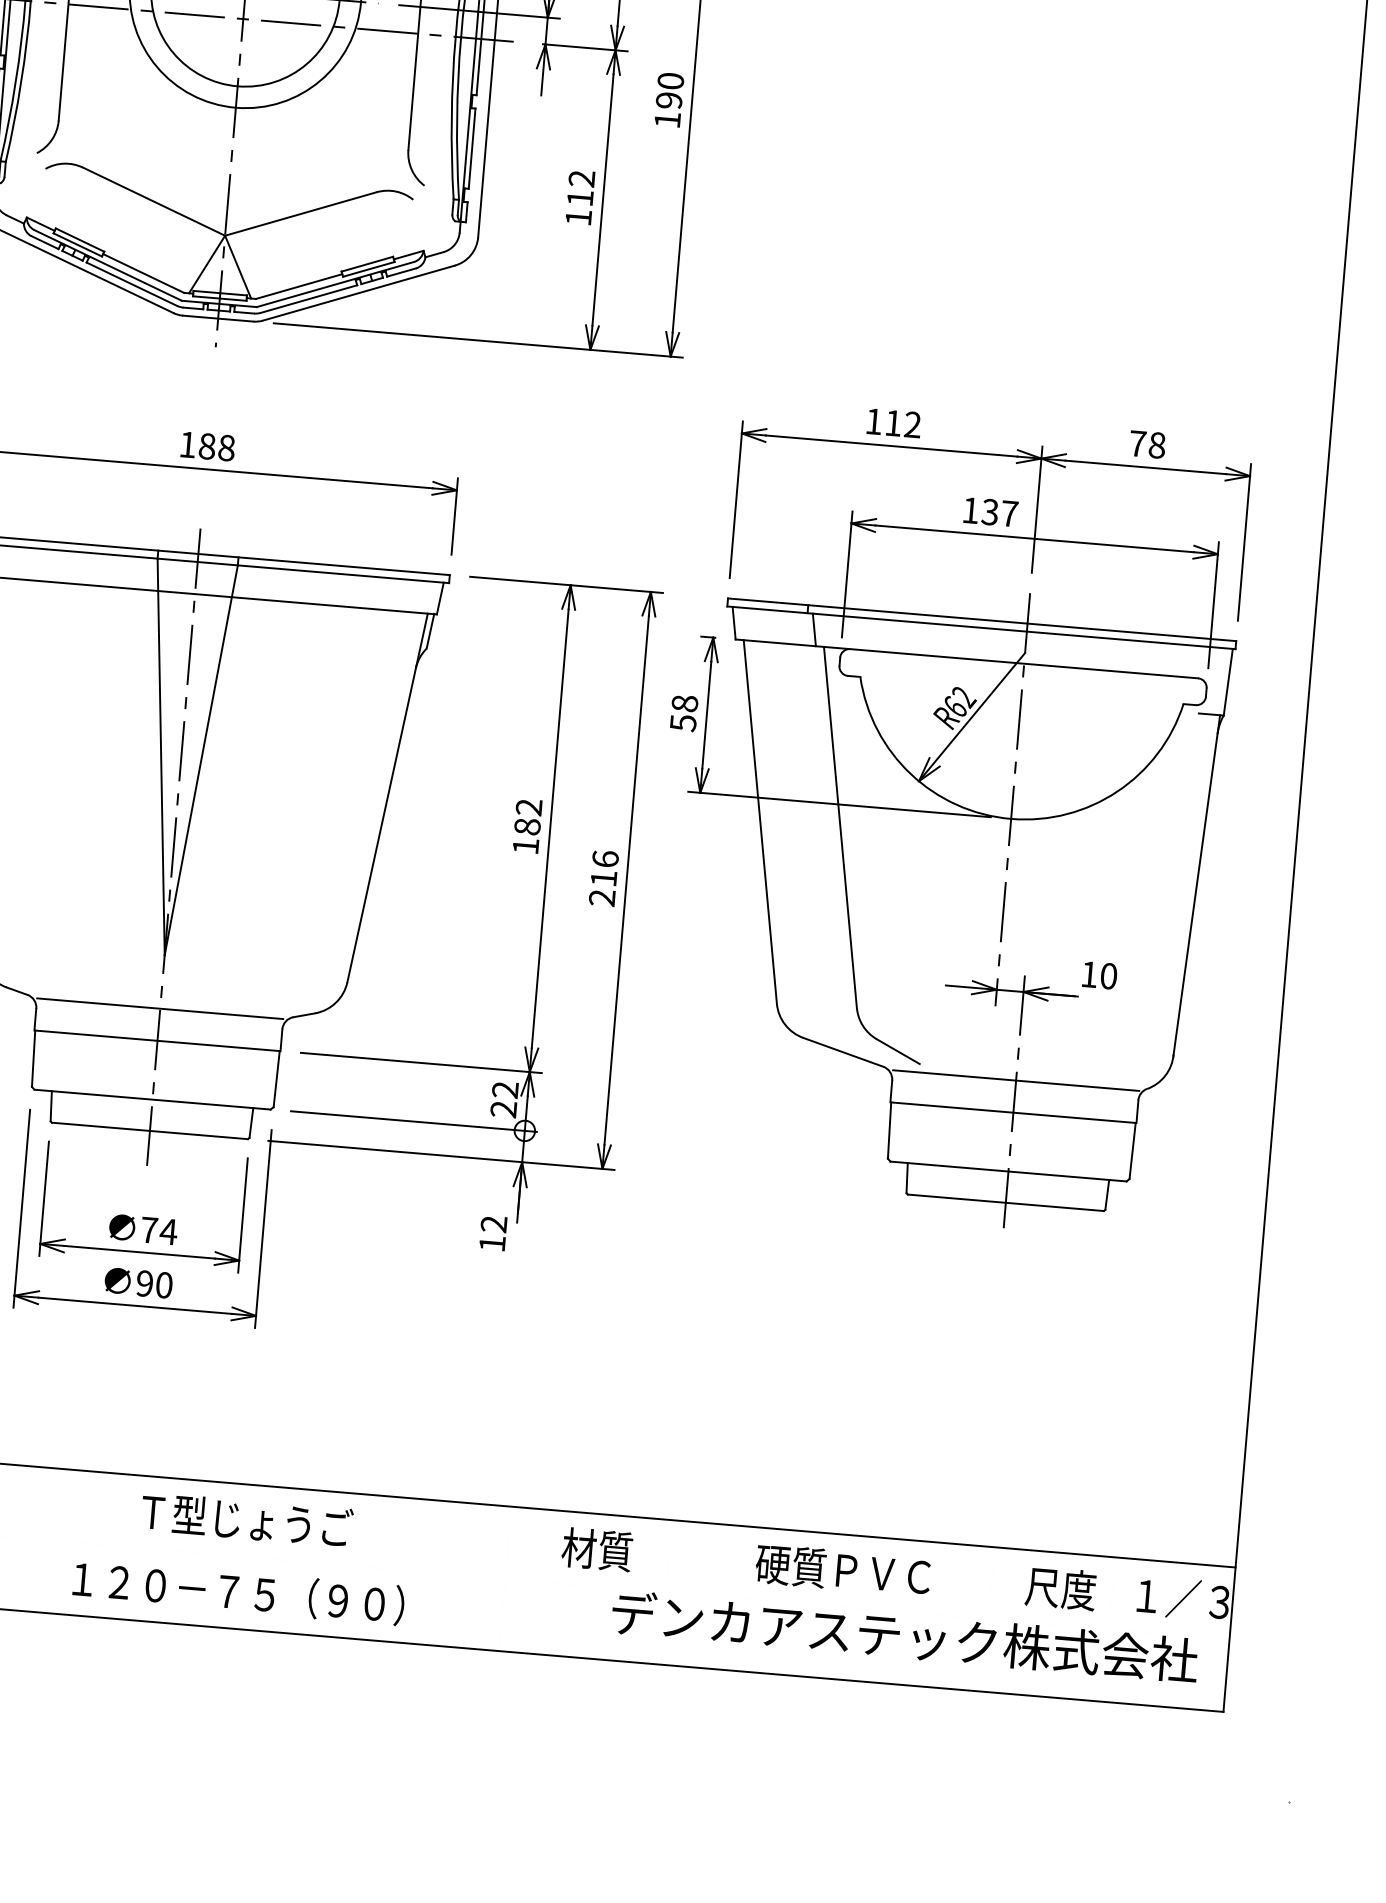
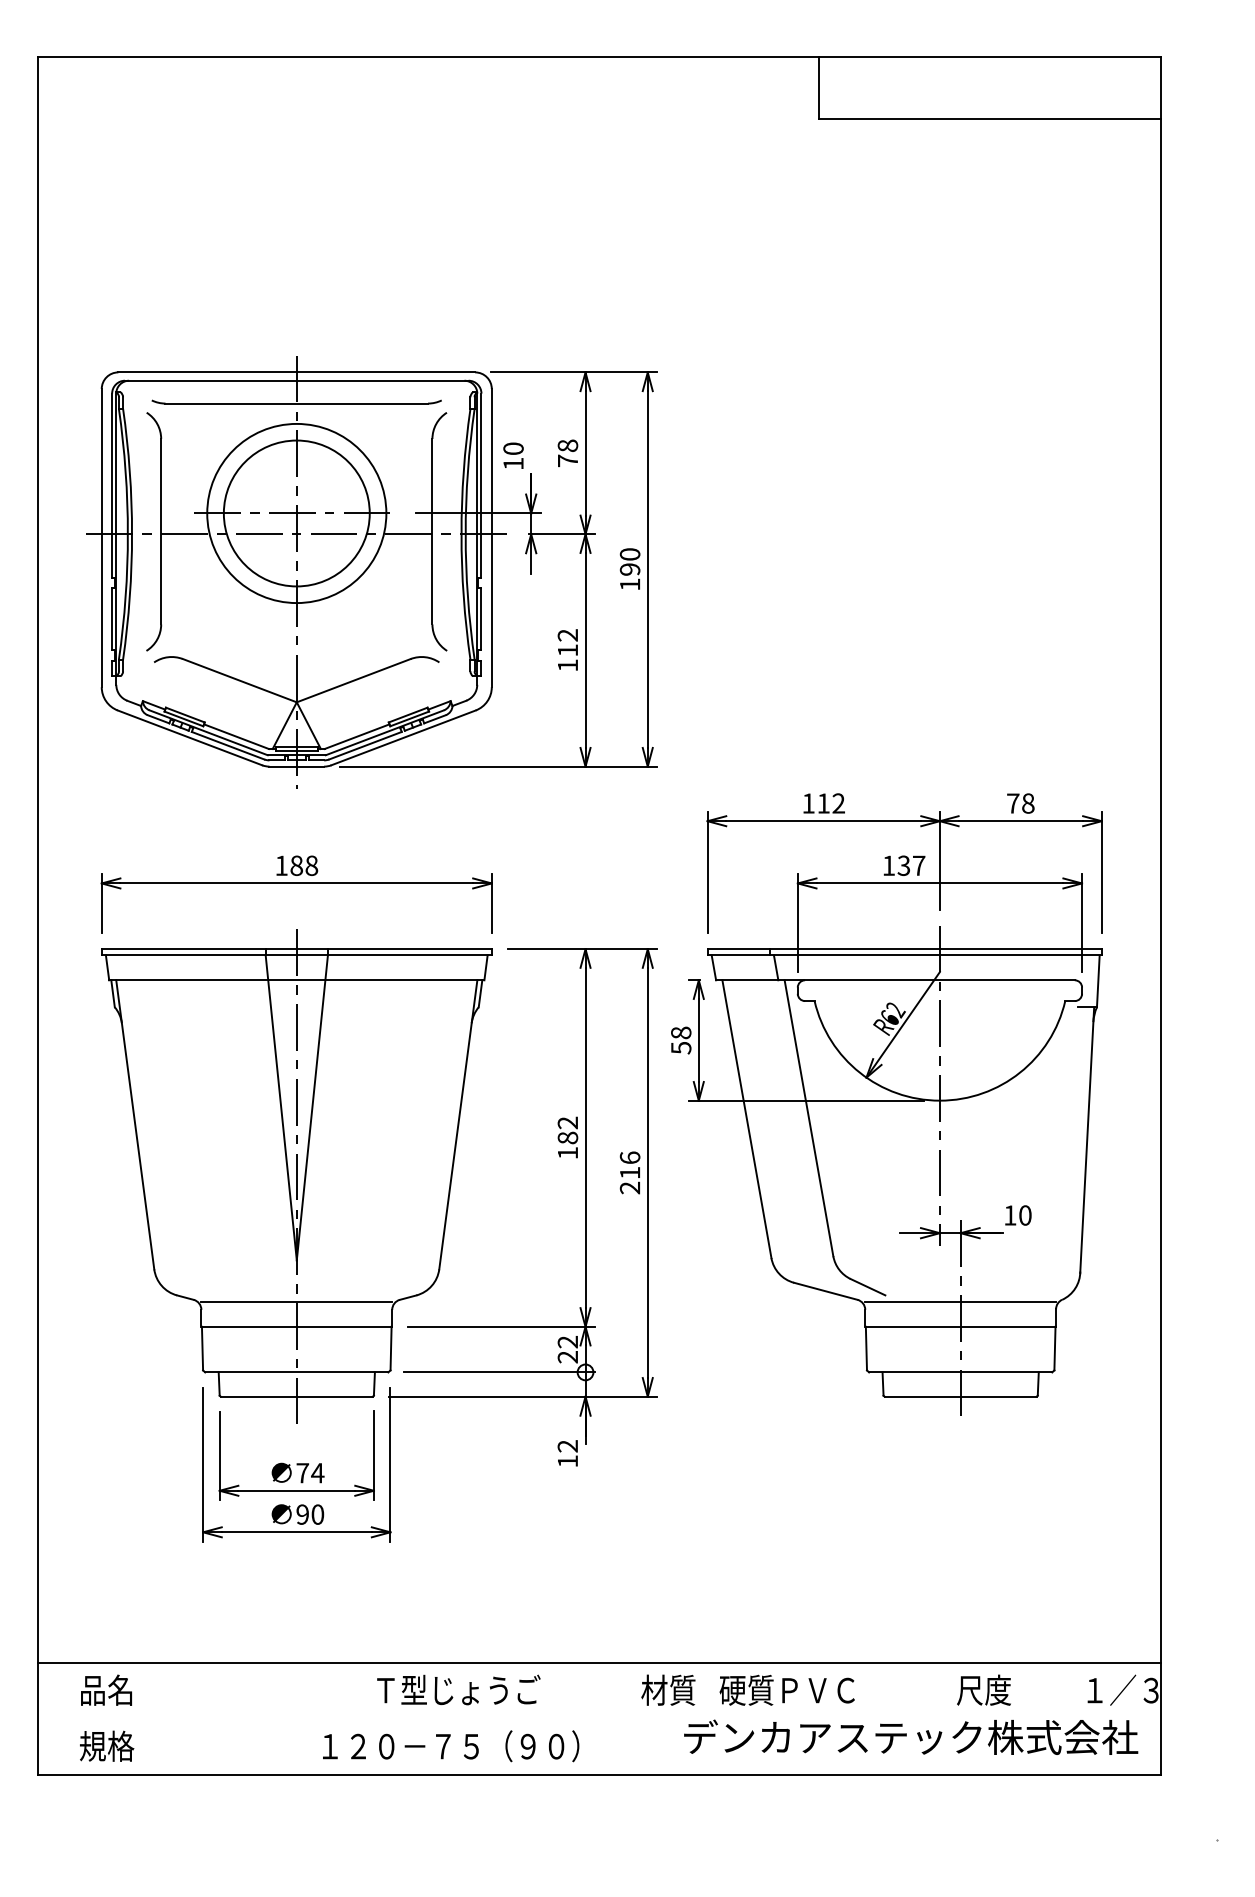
text: (246, 1519) -> (458, 1689), moved
text: (842, 1569) -> (786, 1689), moved
text: (1060, 1587) -> (983, 1689), moved
text: (239, 1592) -> (451, 1746), moved

